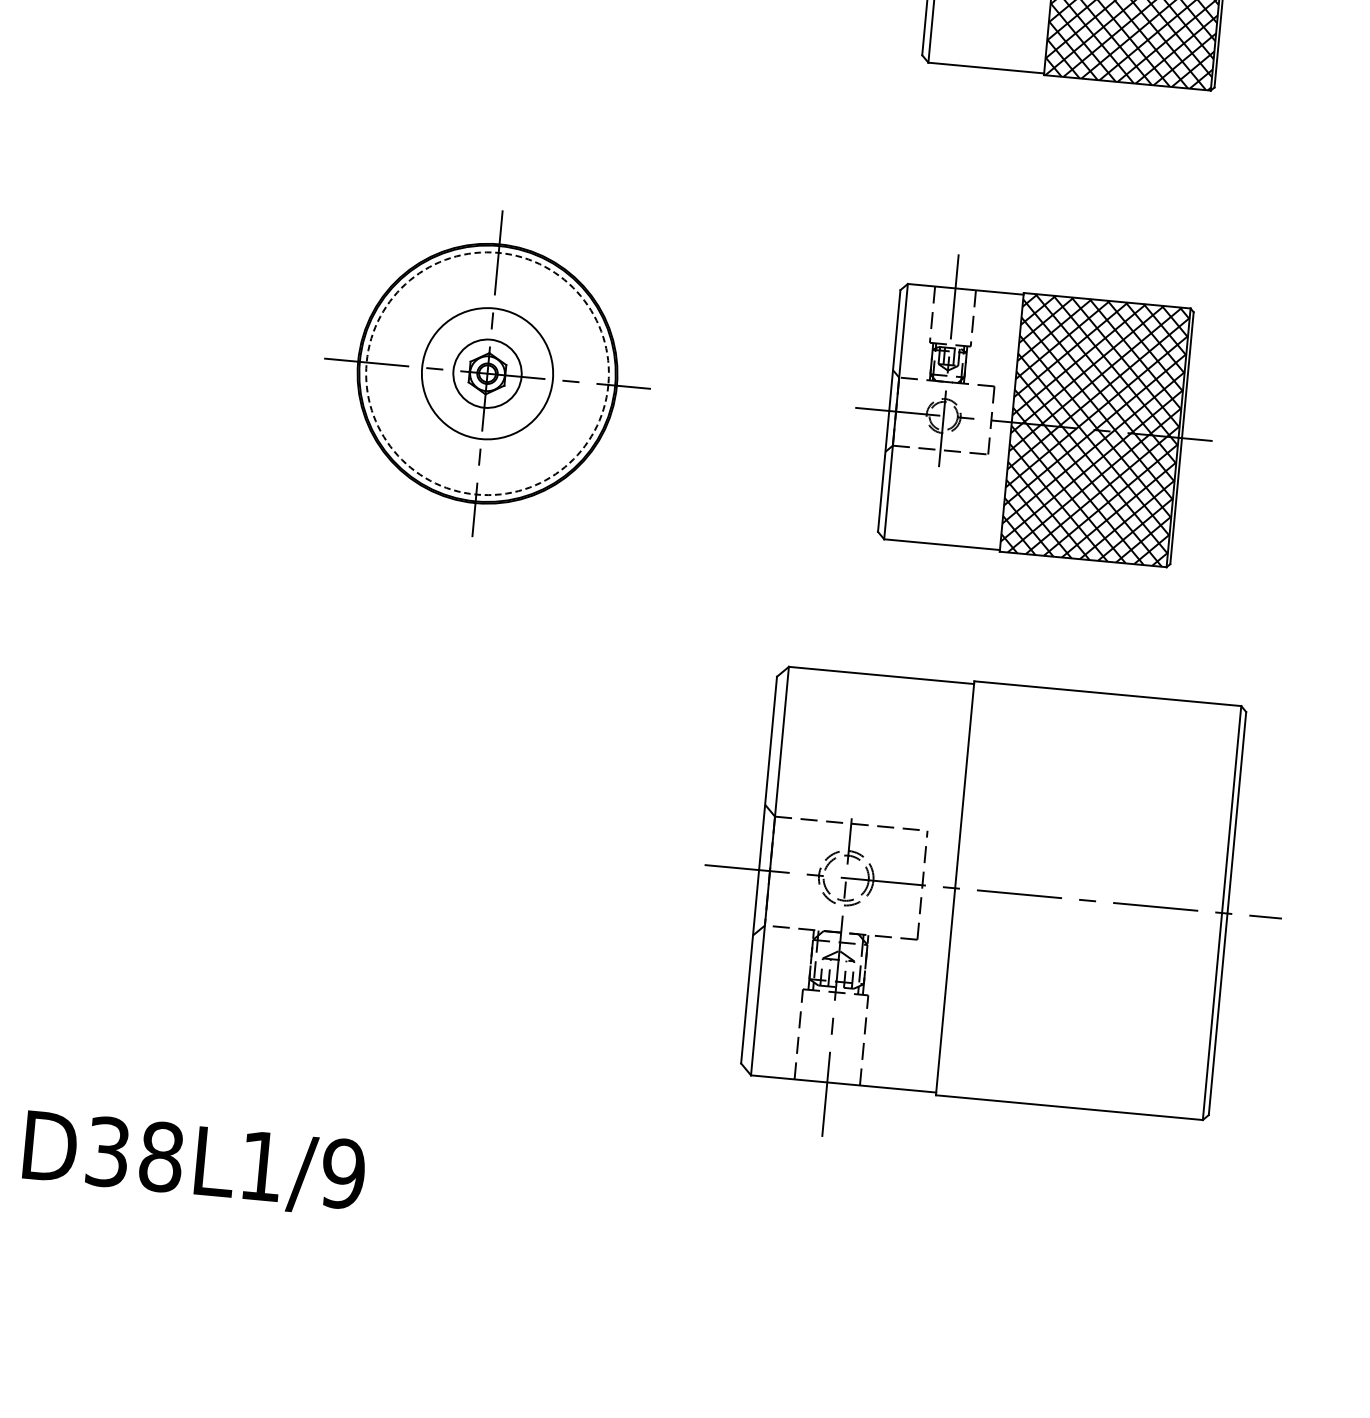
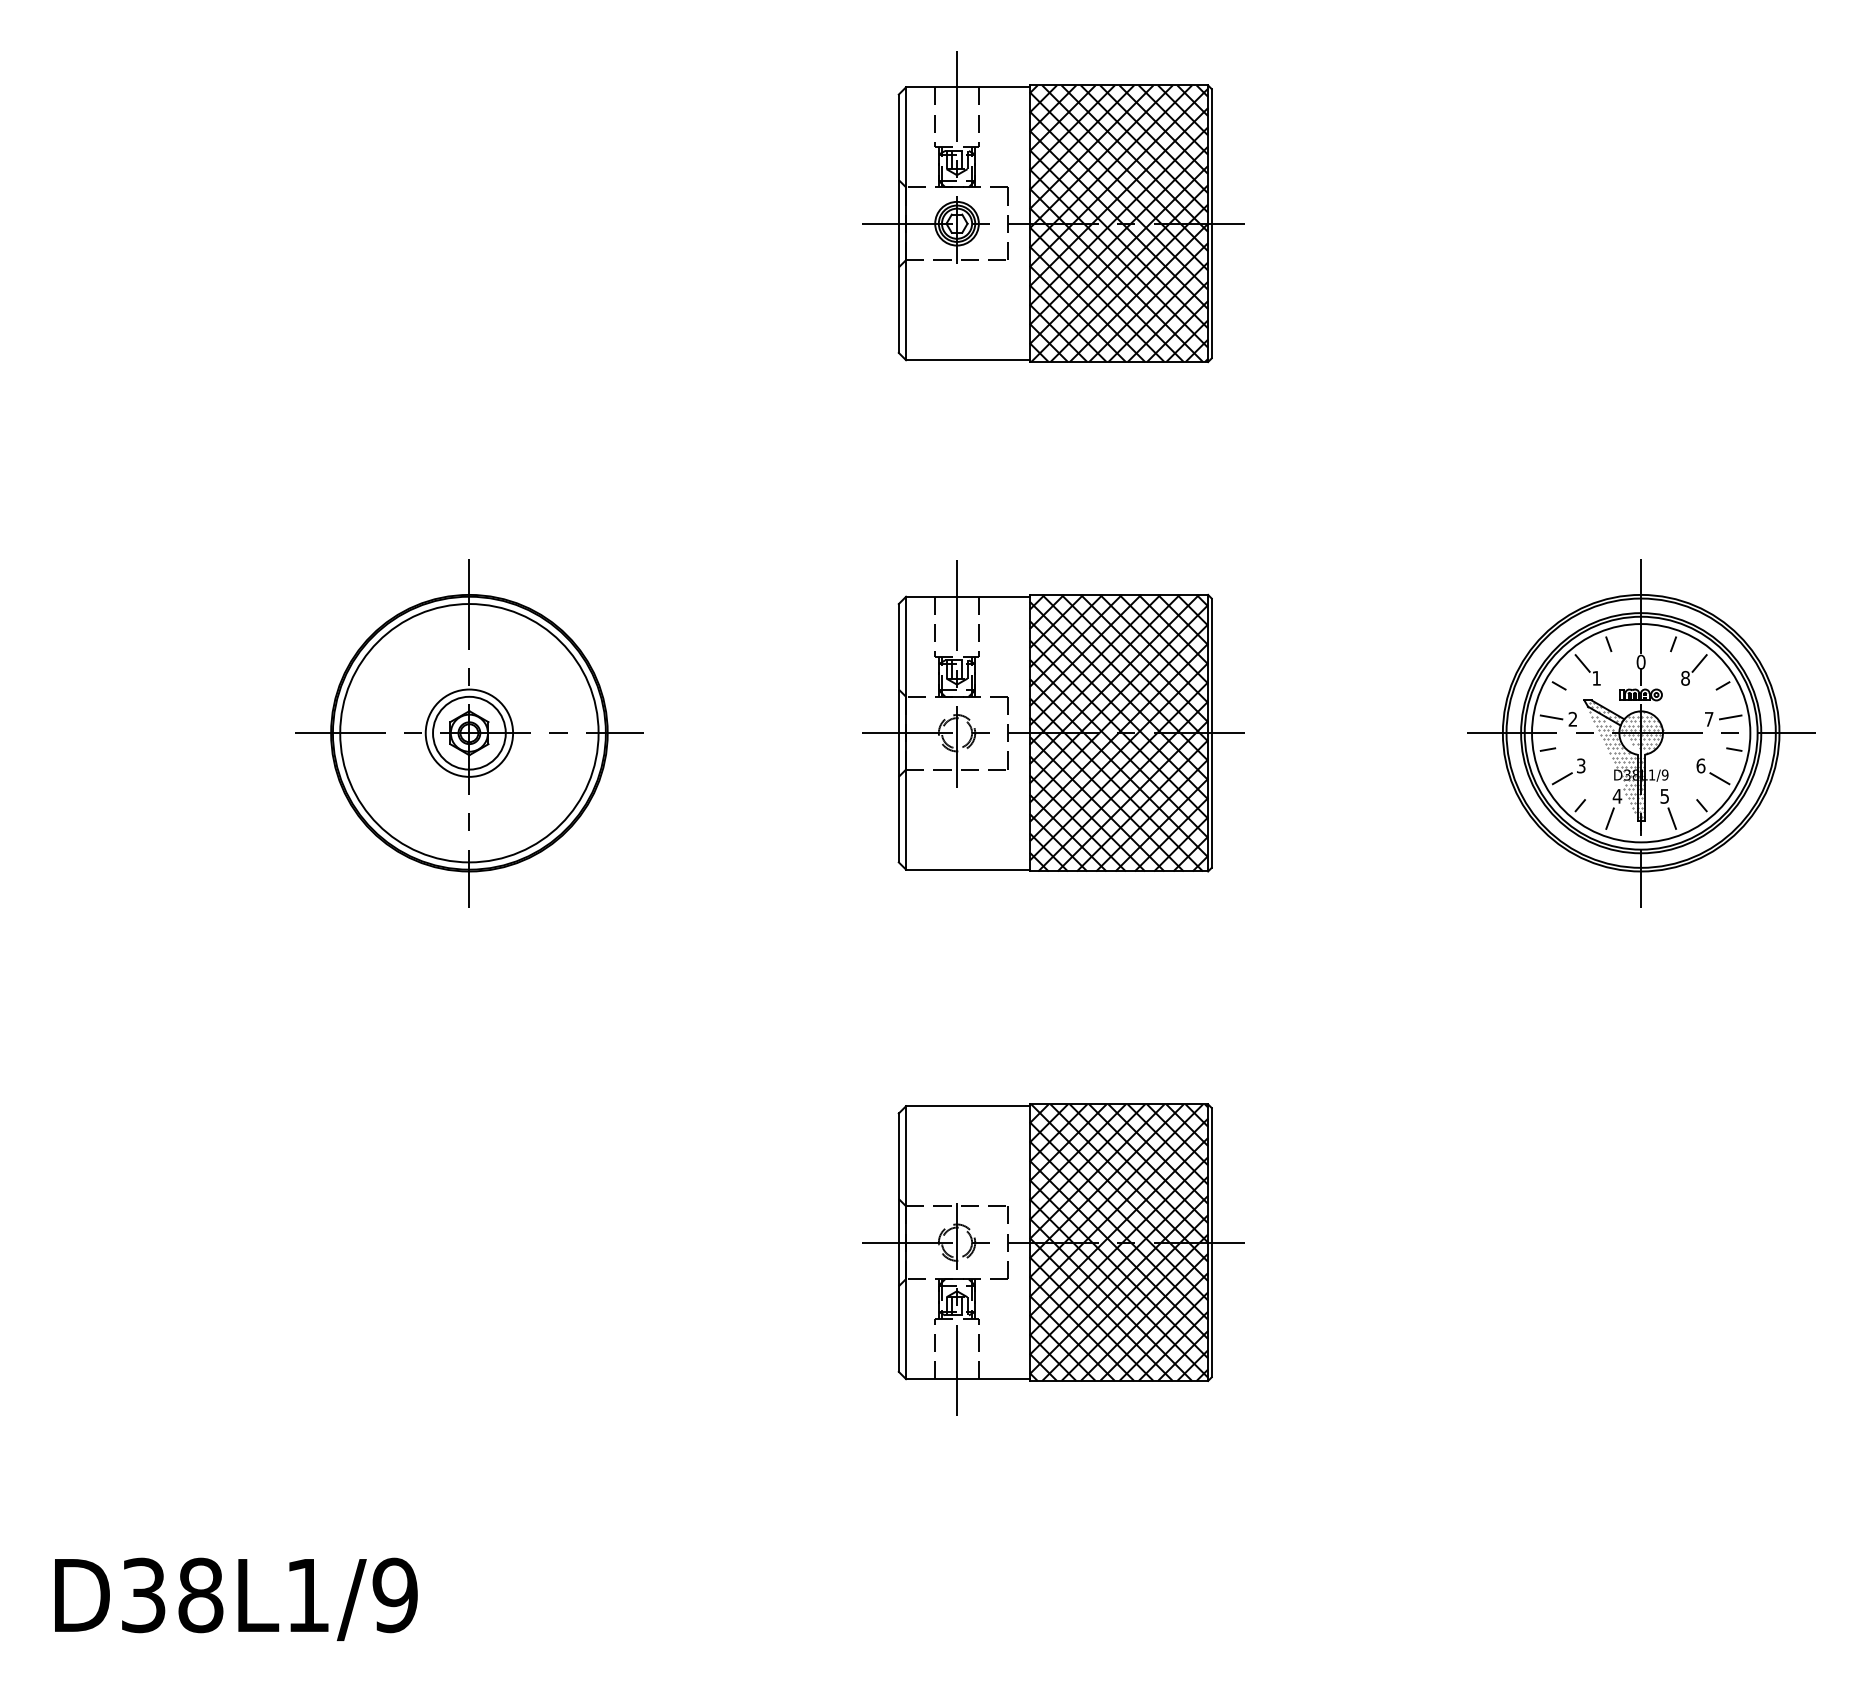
circle: (487, 373) -> (469, 732), size x0.62
circle: (487, 374) -> (469, 733), dashed -> solid
part: (988, 916) -> (1053, 1259), size x0.62

